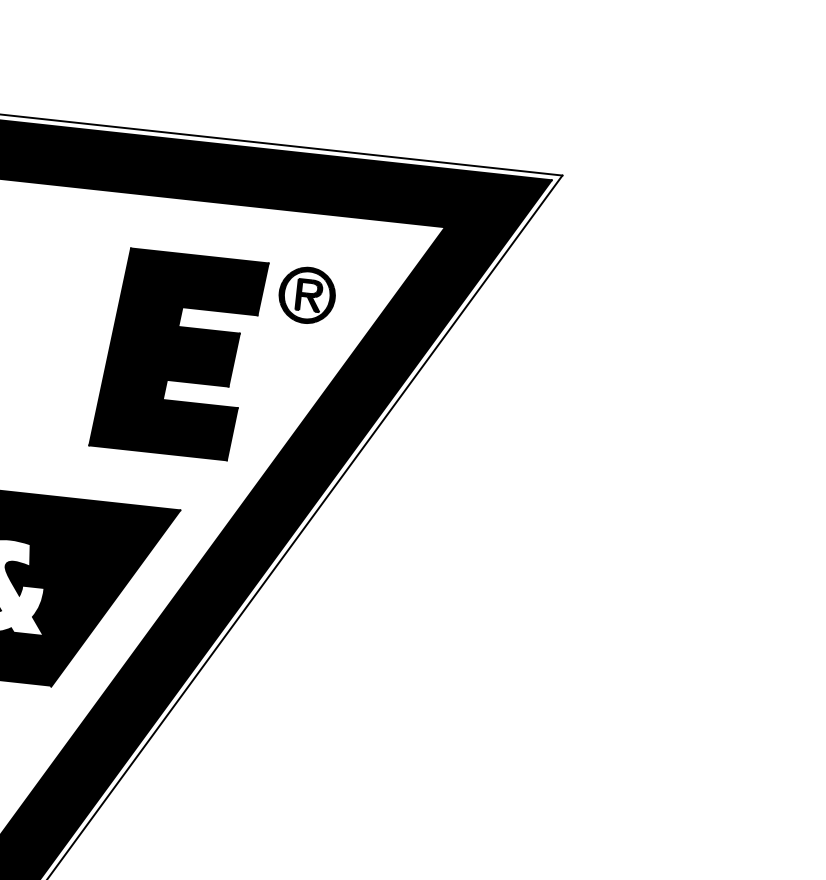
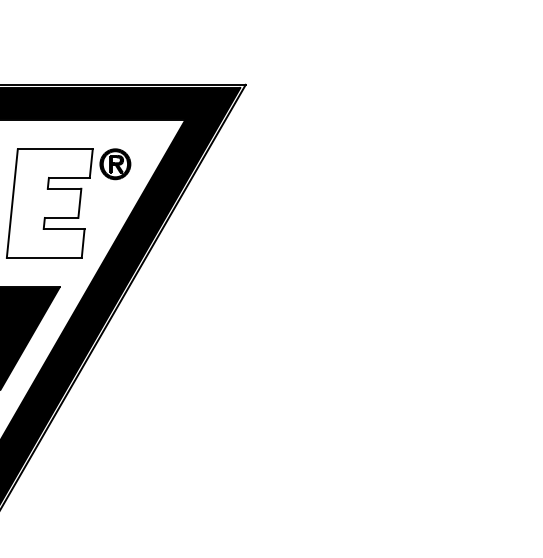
fill: (178, 354) -> (49, 203), removed

